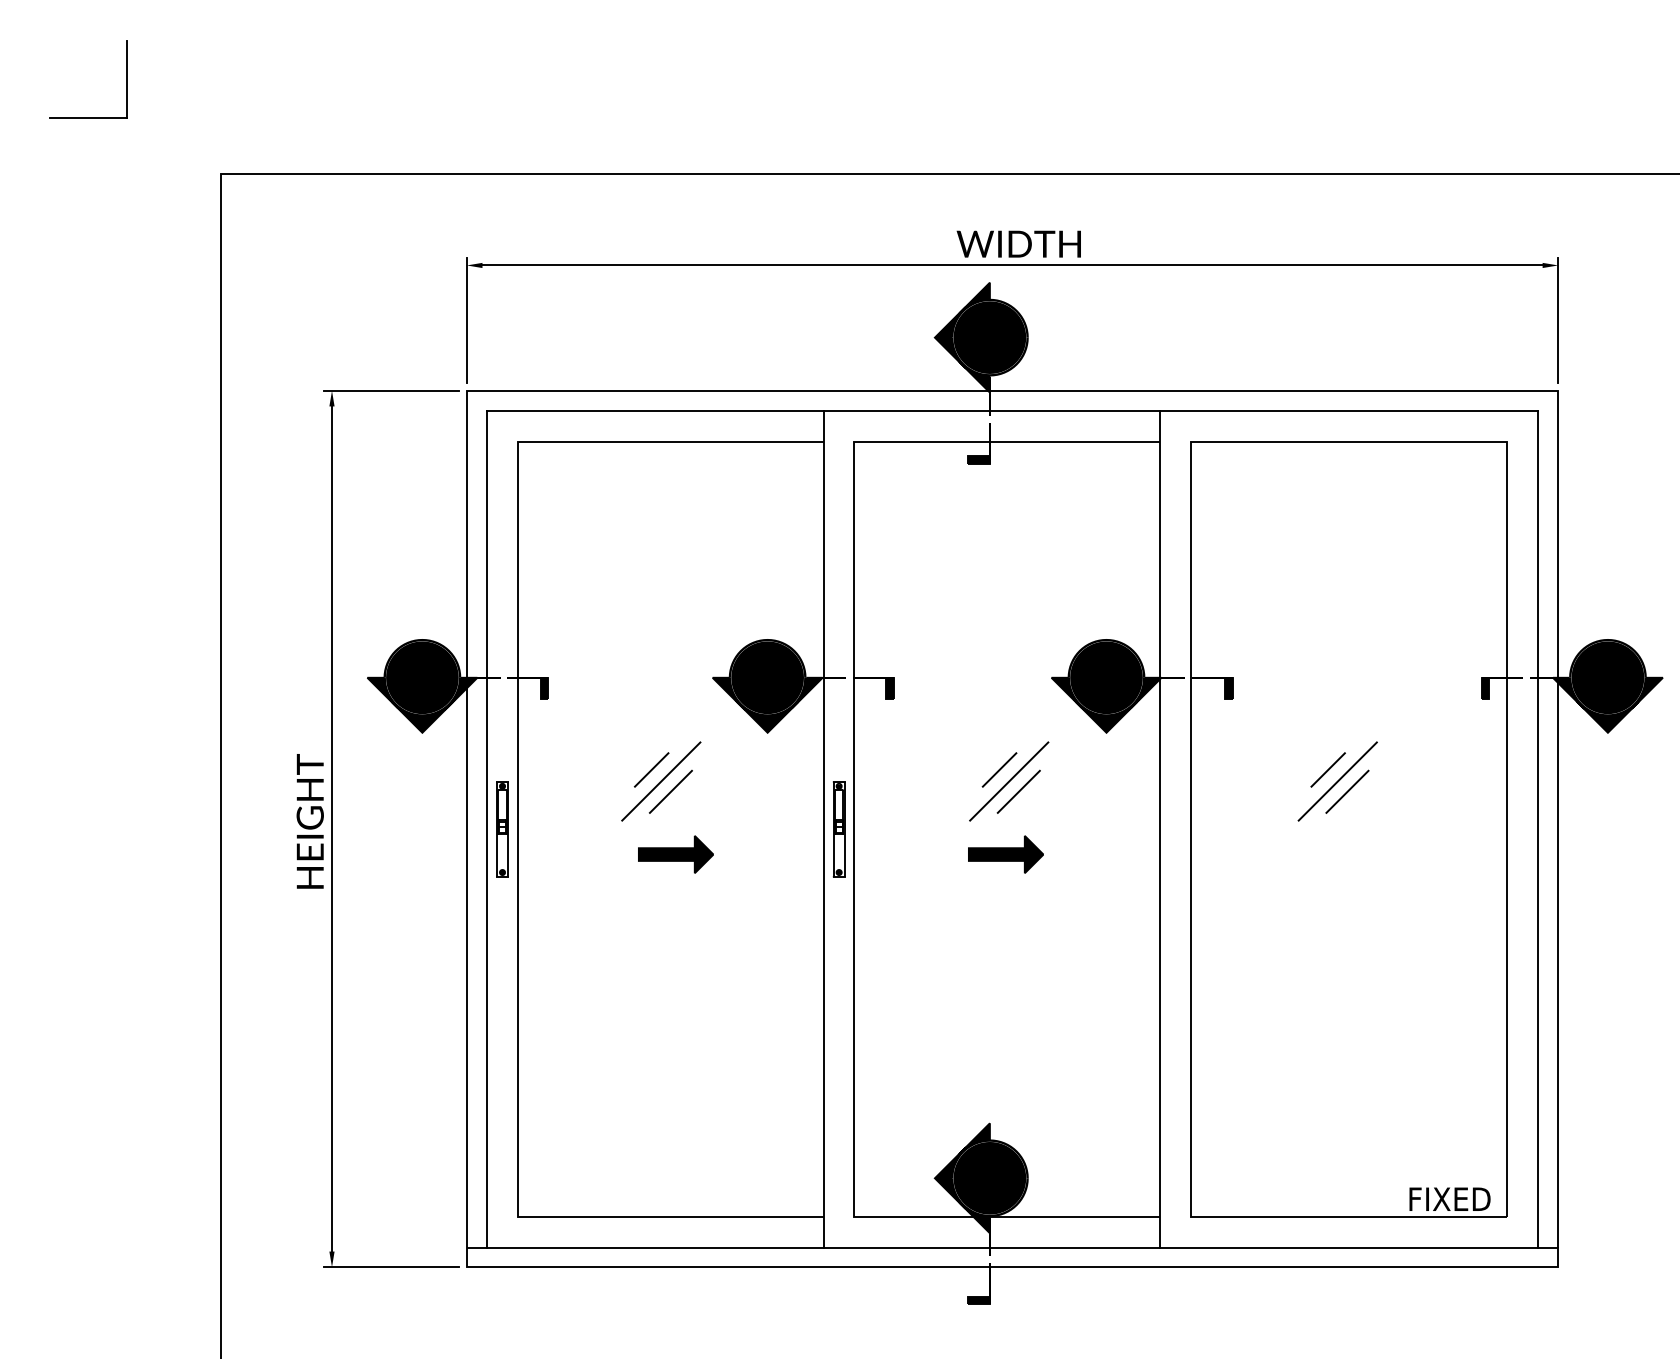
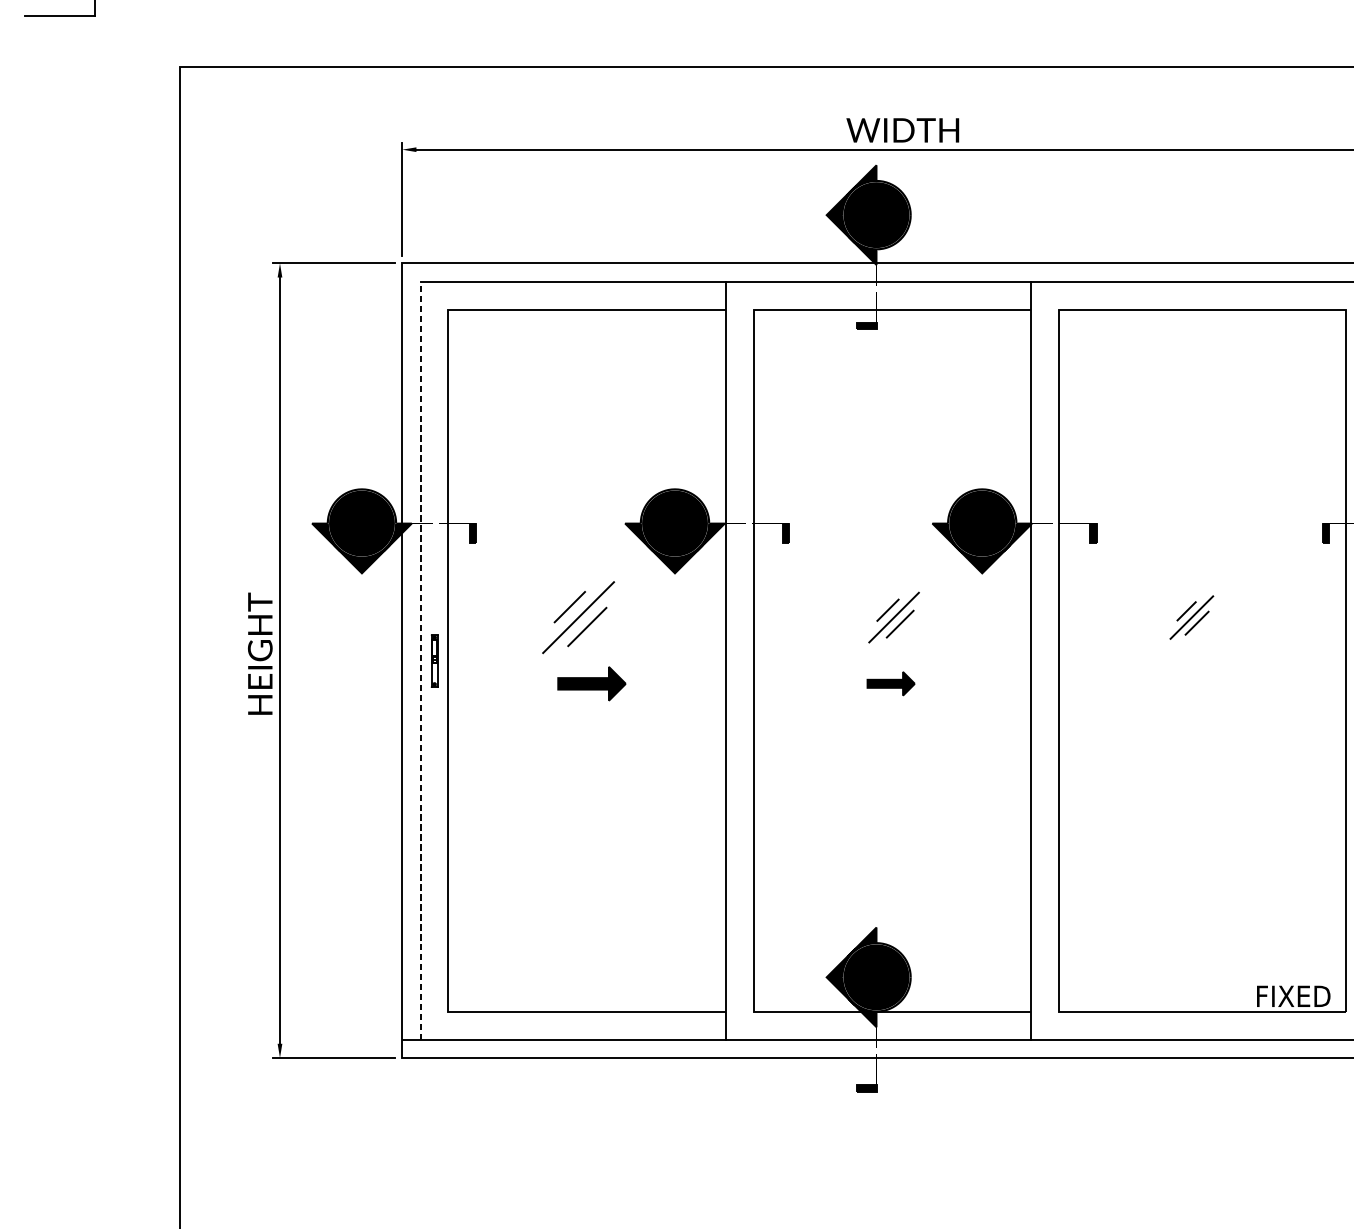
part: (1009, 781) -> (894, 617), size x0.7
part: (1337, 781) -> (1191, 617), size x0.6
line: (487, 828) -> (420, 660), solid -> dashed
part: (502, 829) -> (434, 661), size x0.6
part: (838, 829) -> (739, 661), removed
part: (1005, 854) -> (890, 683), size x0.7

